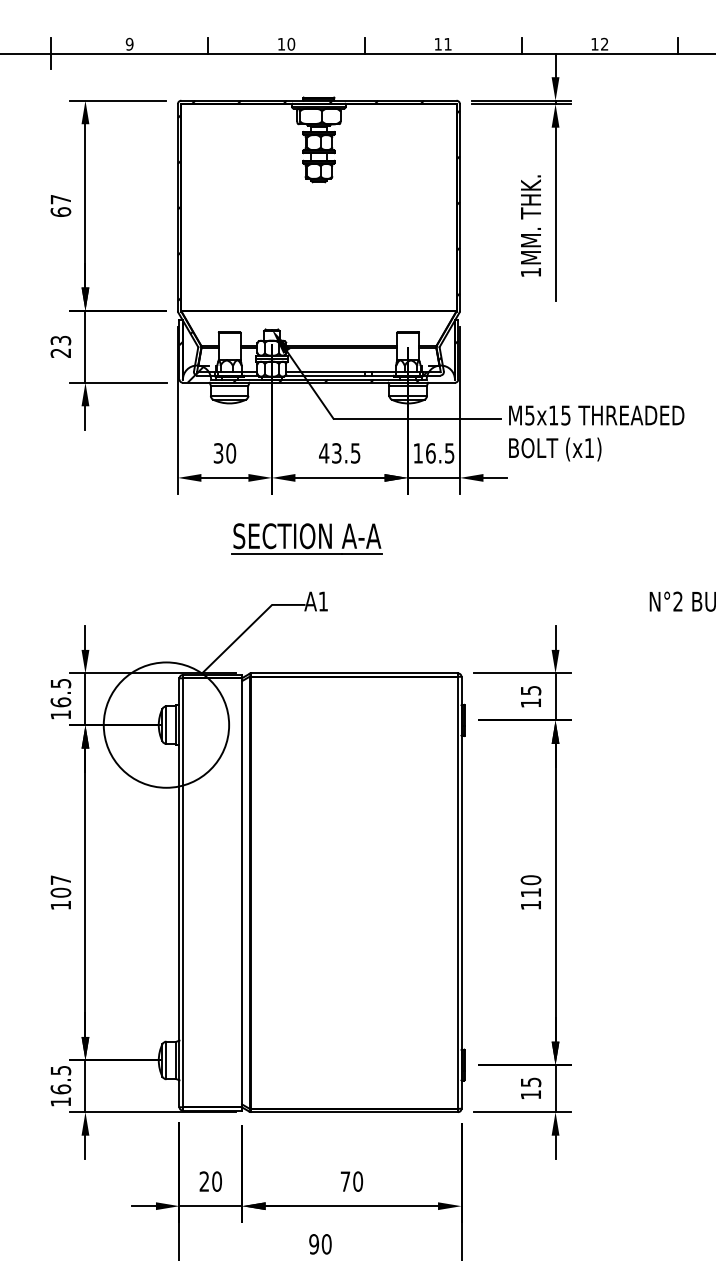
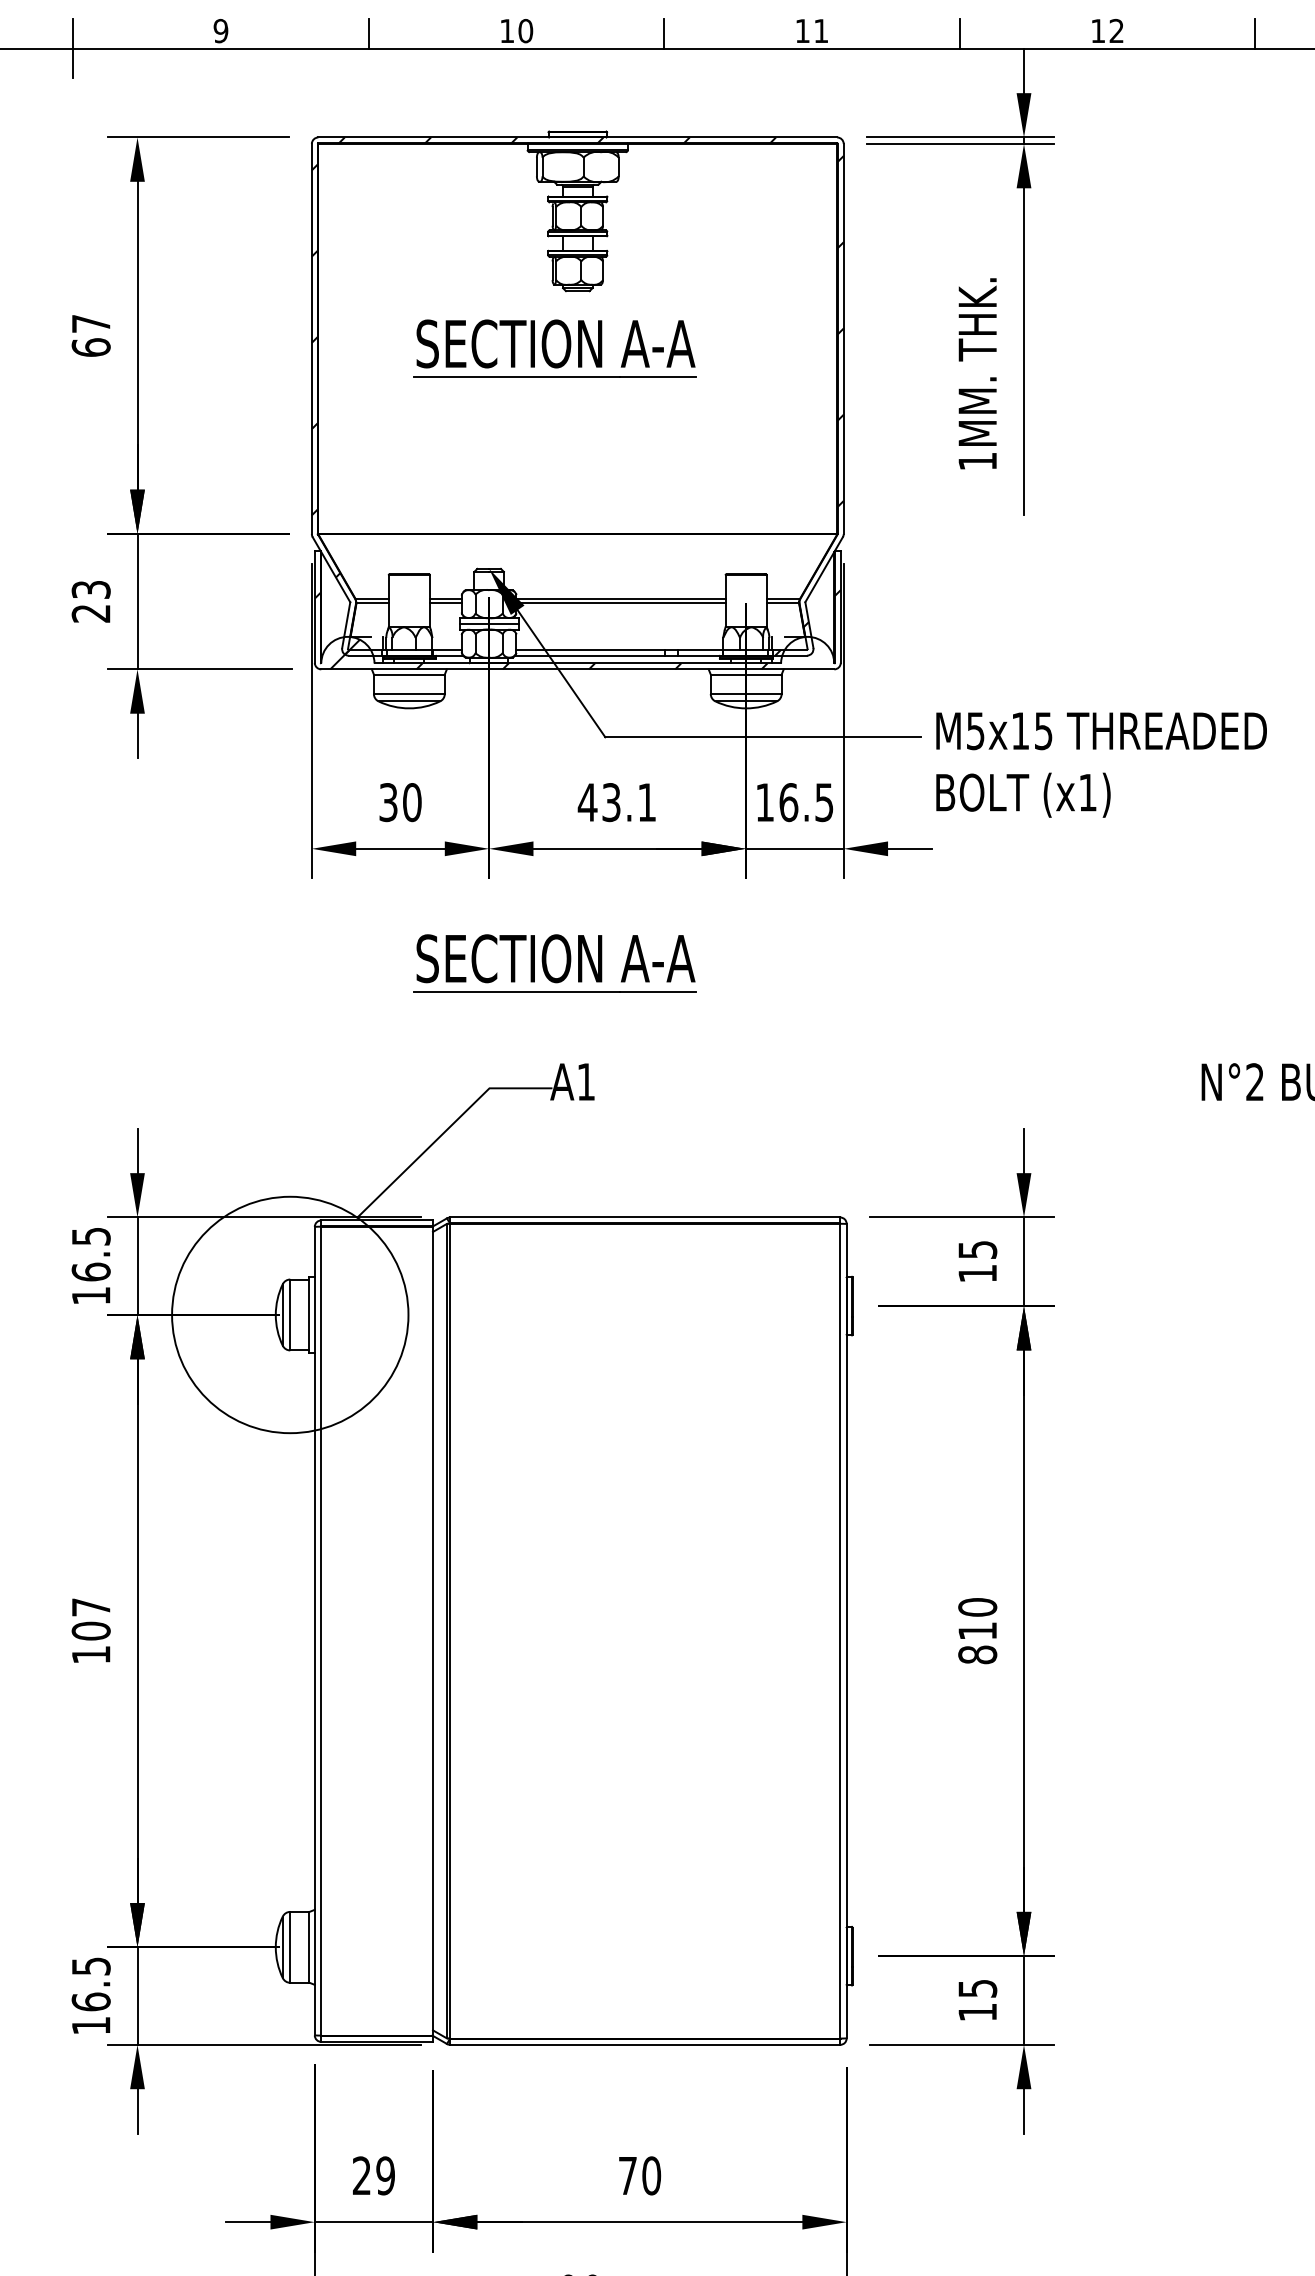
part: (306, 212) -> (554, 348), added
text: (355, 453) -> (646, 802), 43.5 -> 43.1
text: (530, 905) -> (976, 1655), 110 -> 810
text: (216, 1181) -> (384, 2175), 20 -> 29

